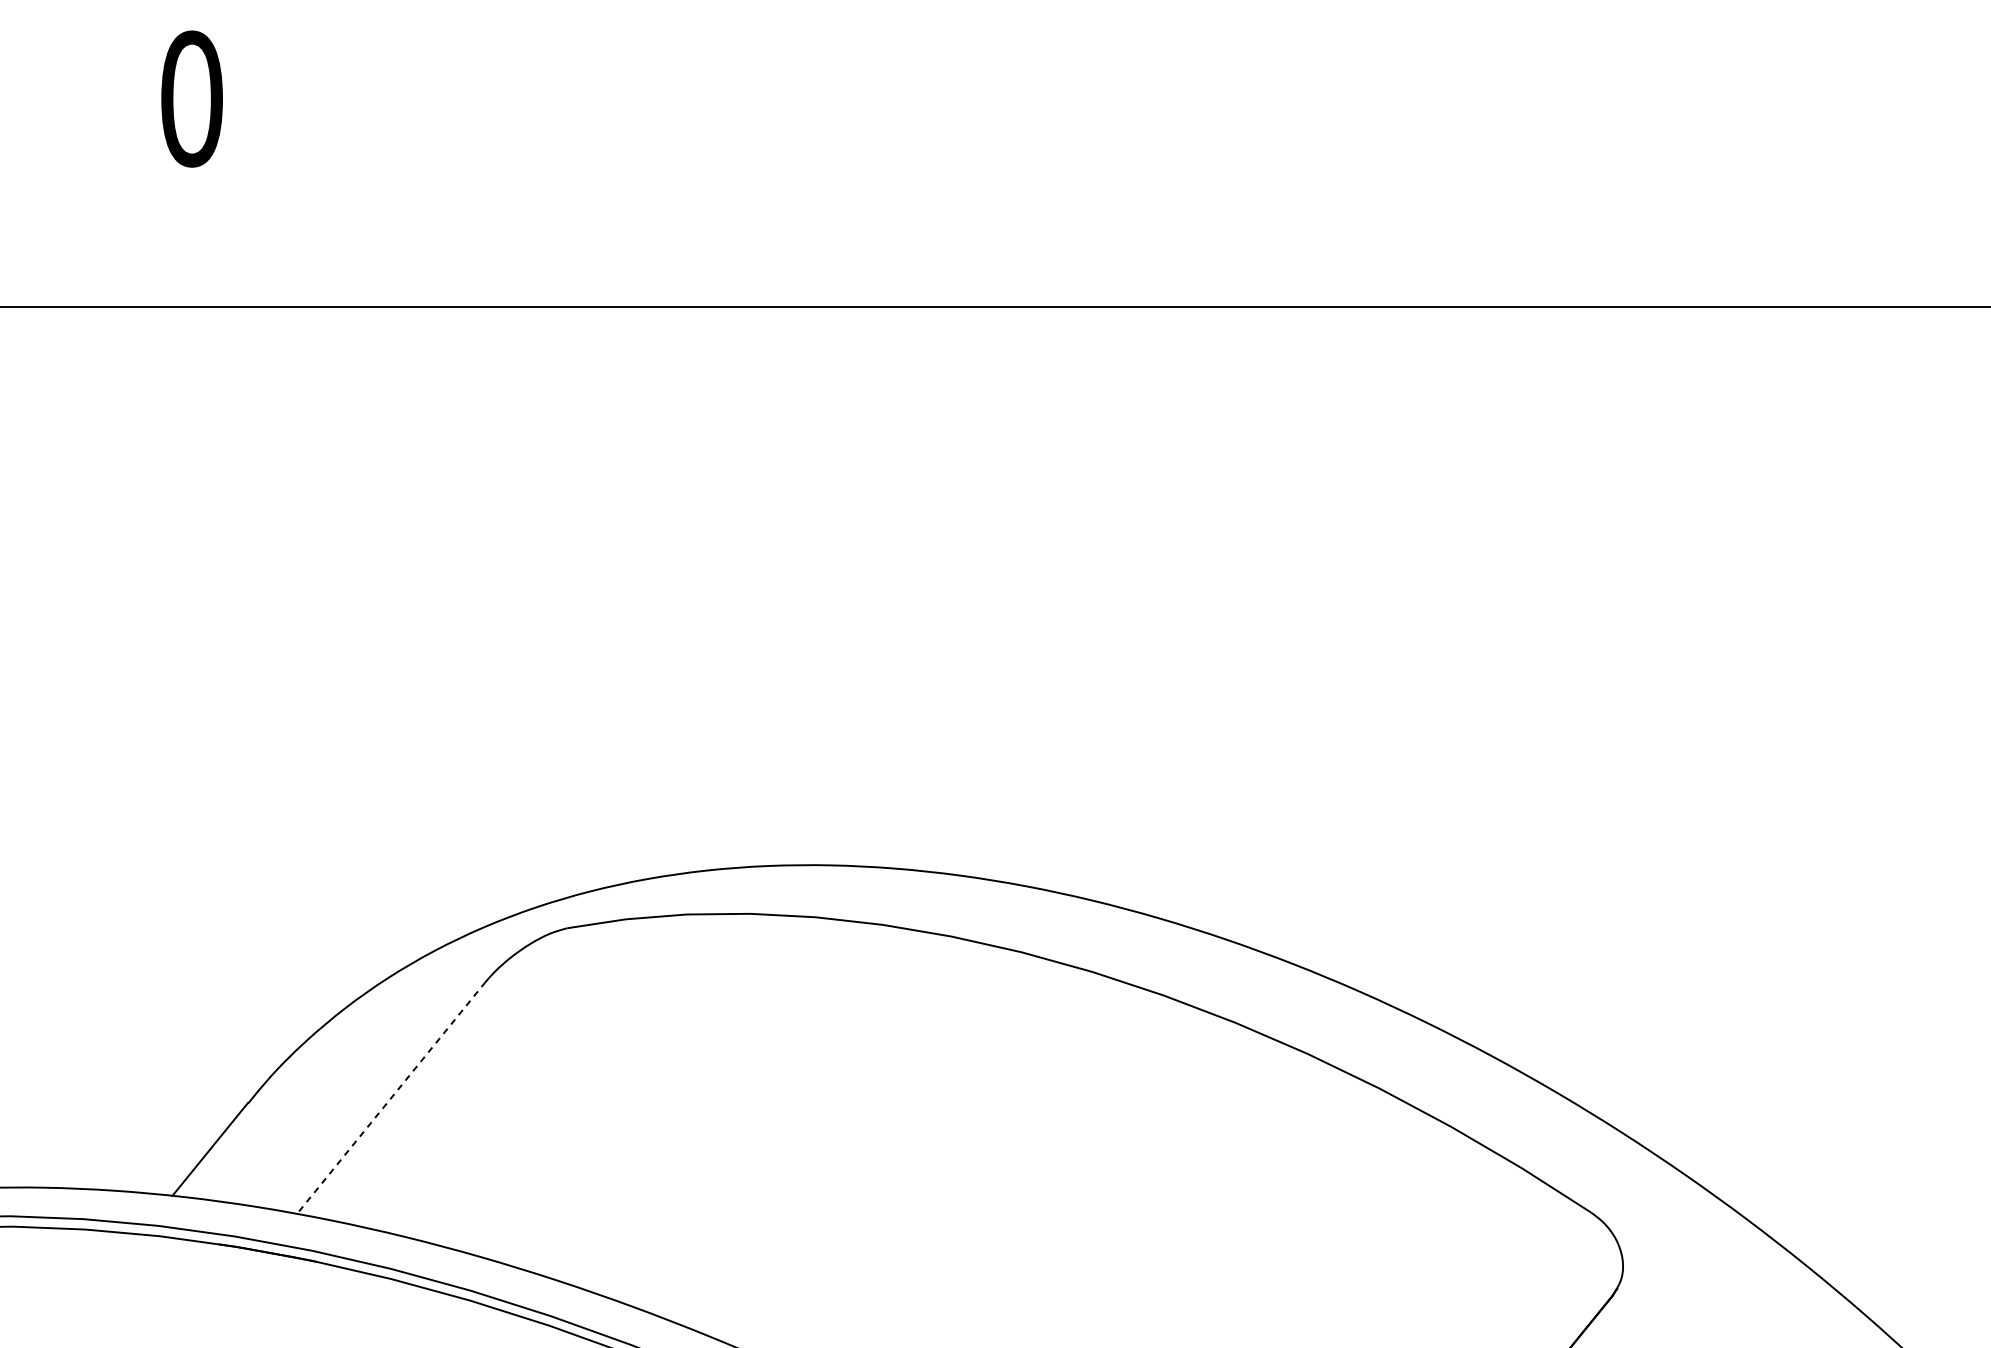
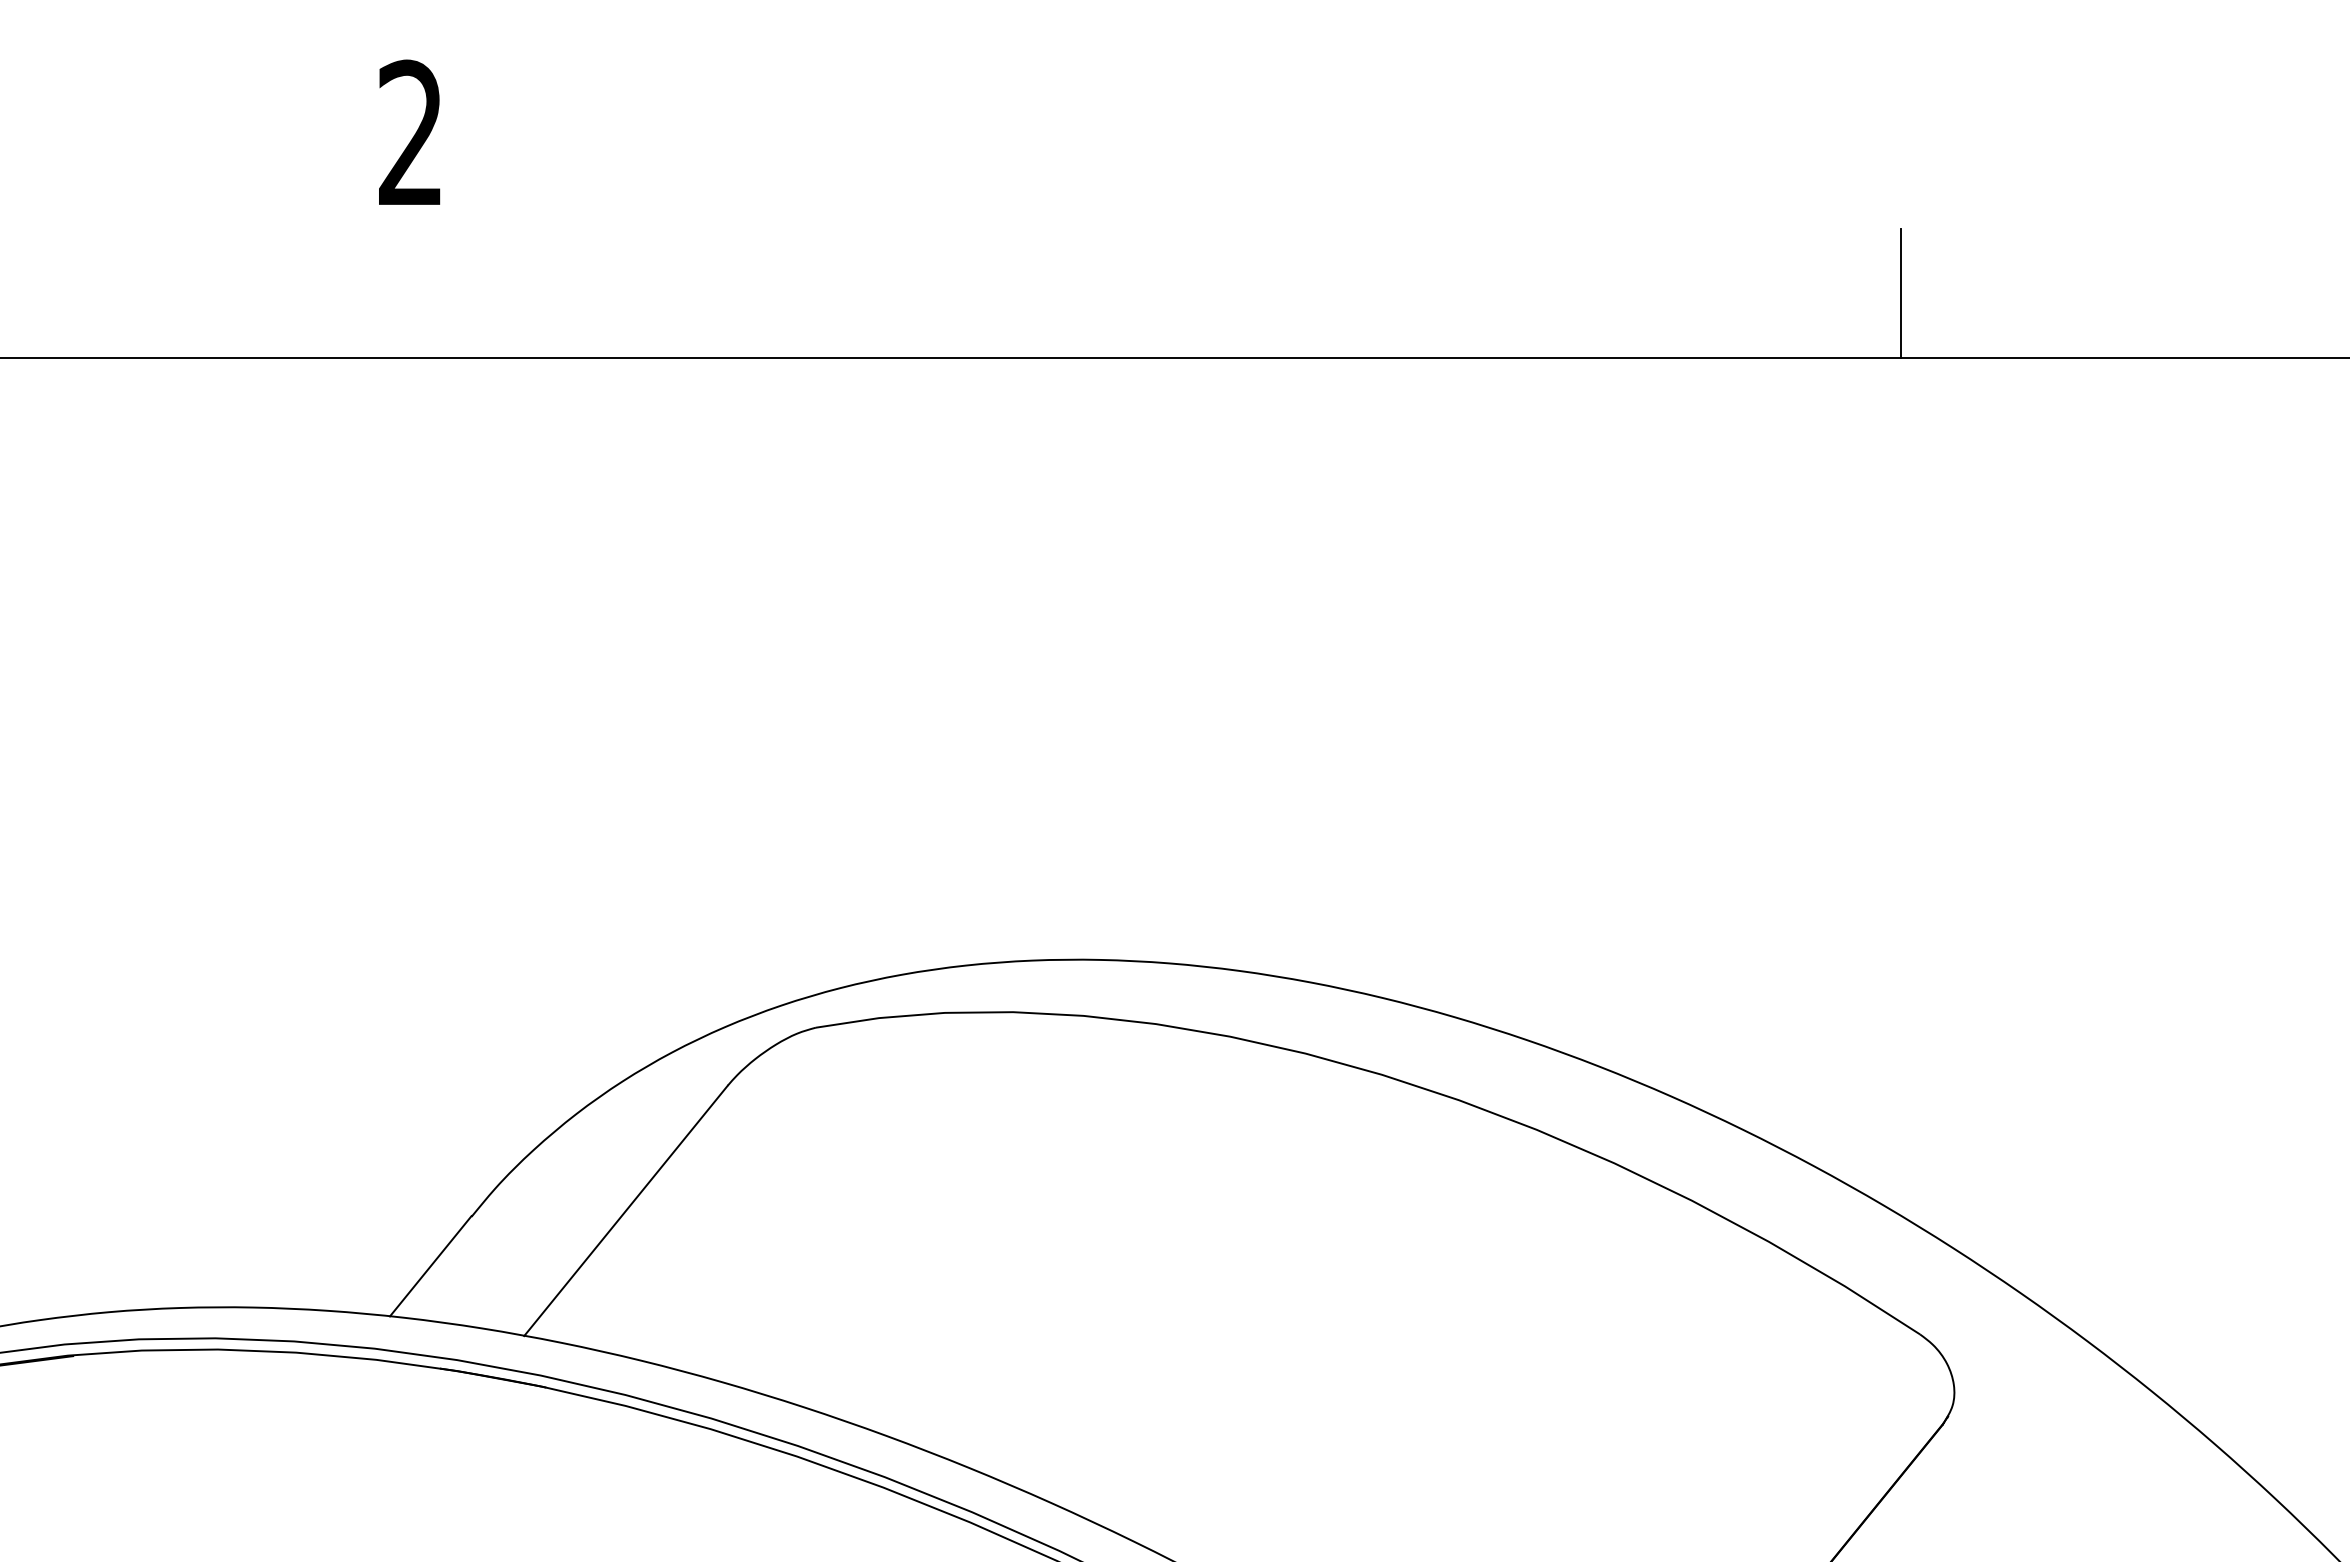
text: (192, 99) -> (411, 133), 0 -> 2
line: (1574, 246) -> (1901, 292), added
line: (390, 1098) -> (625, 1211), dashed -> solid

